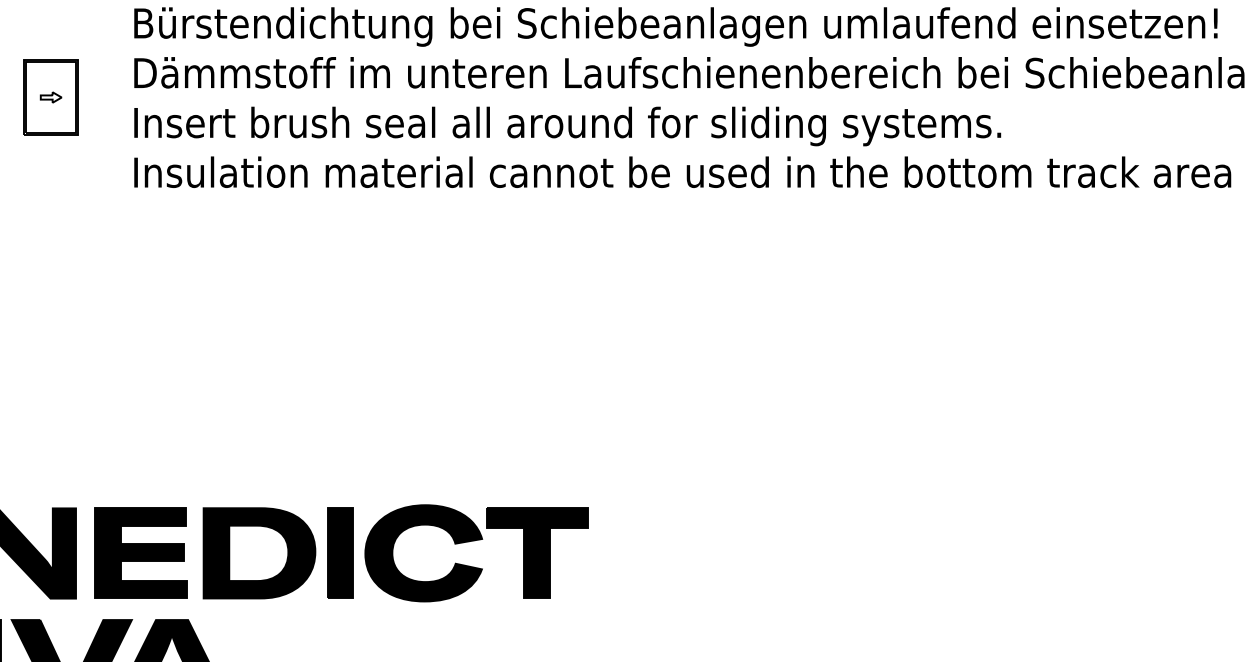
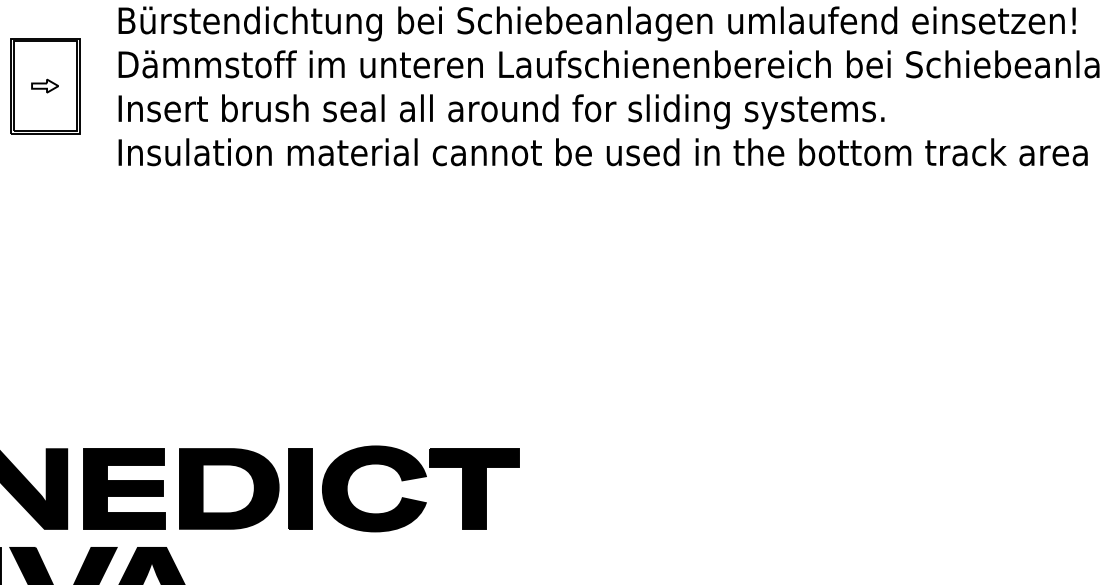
part: (51, 97) -> (45, 86), size x1.43

